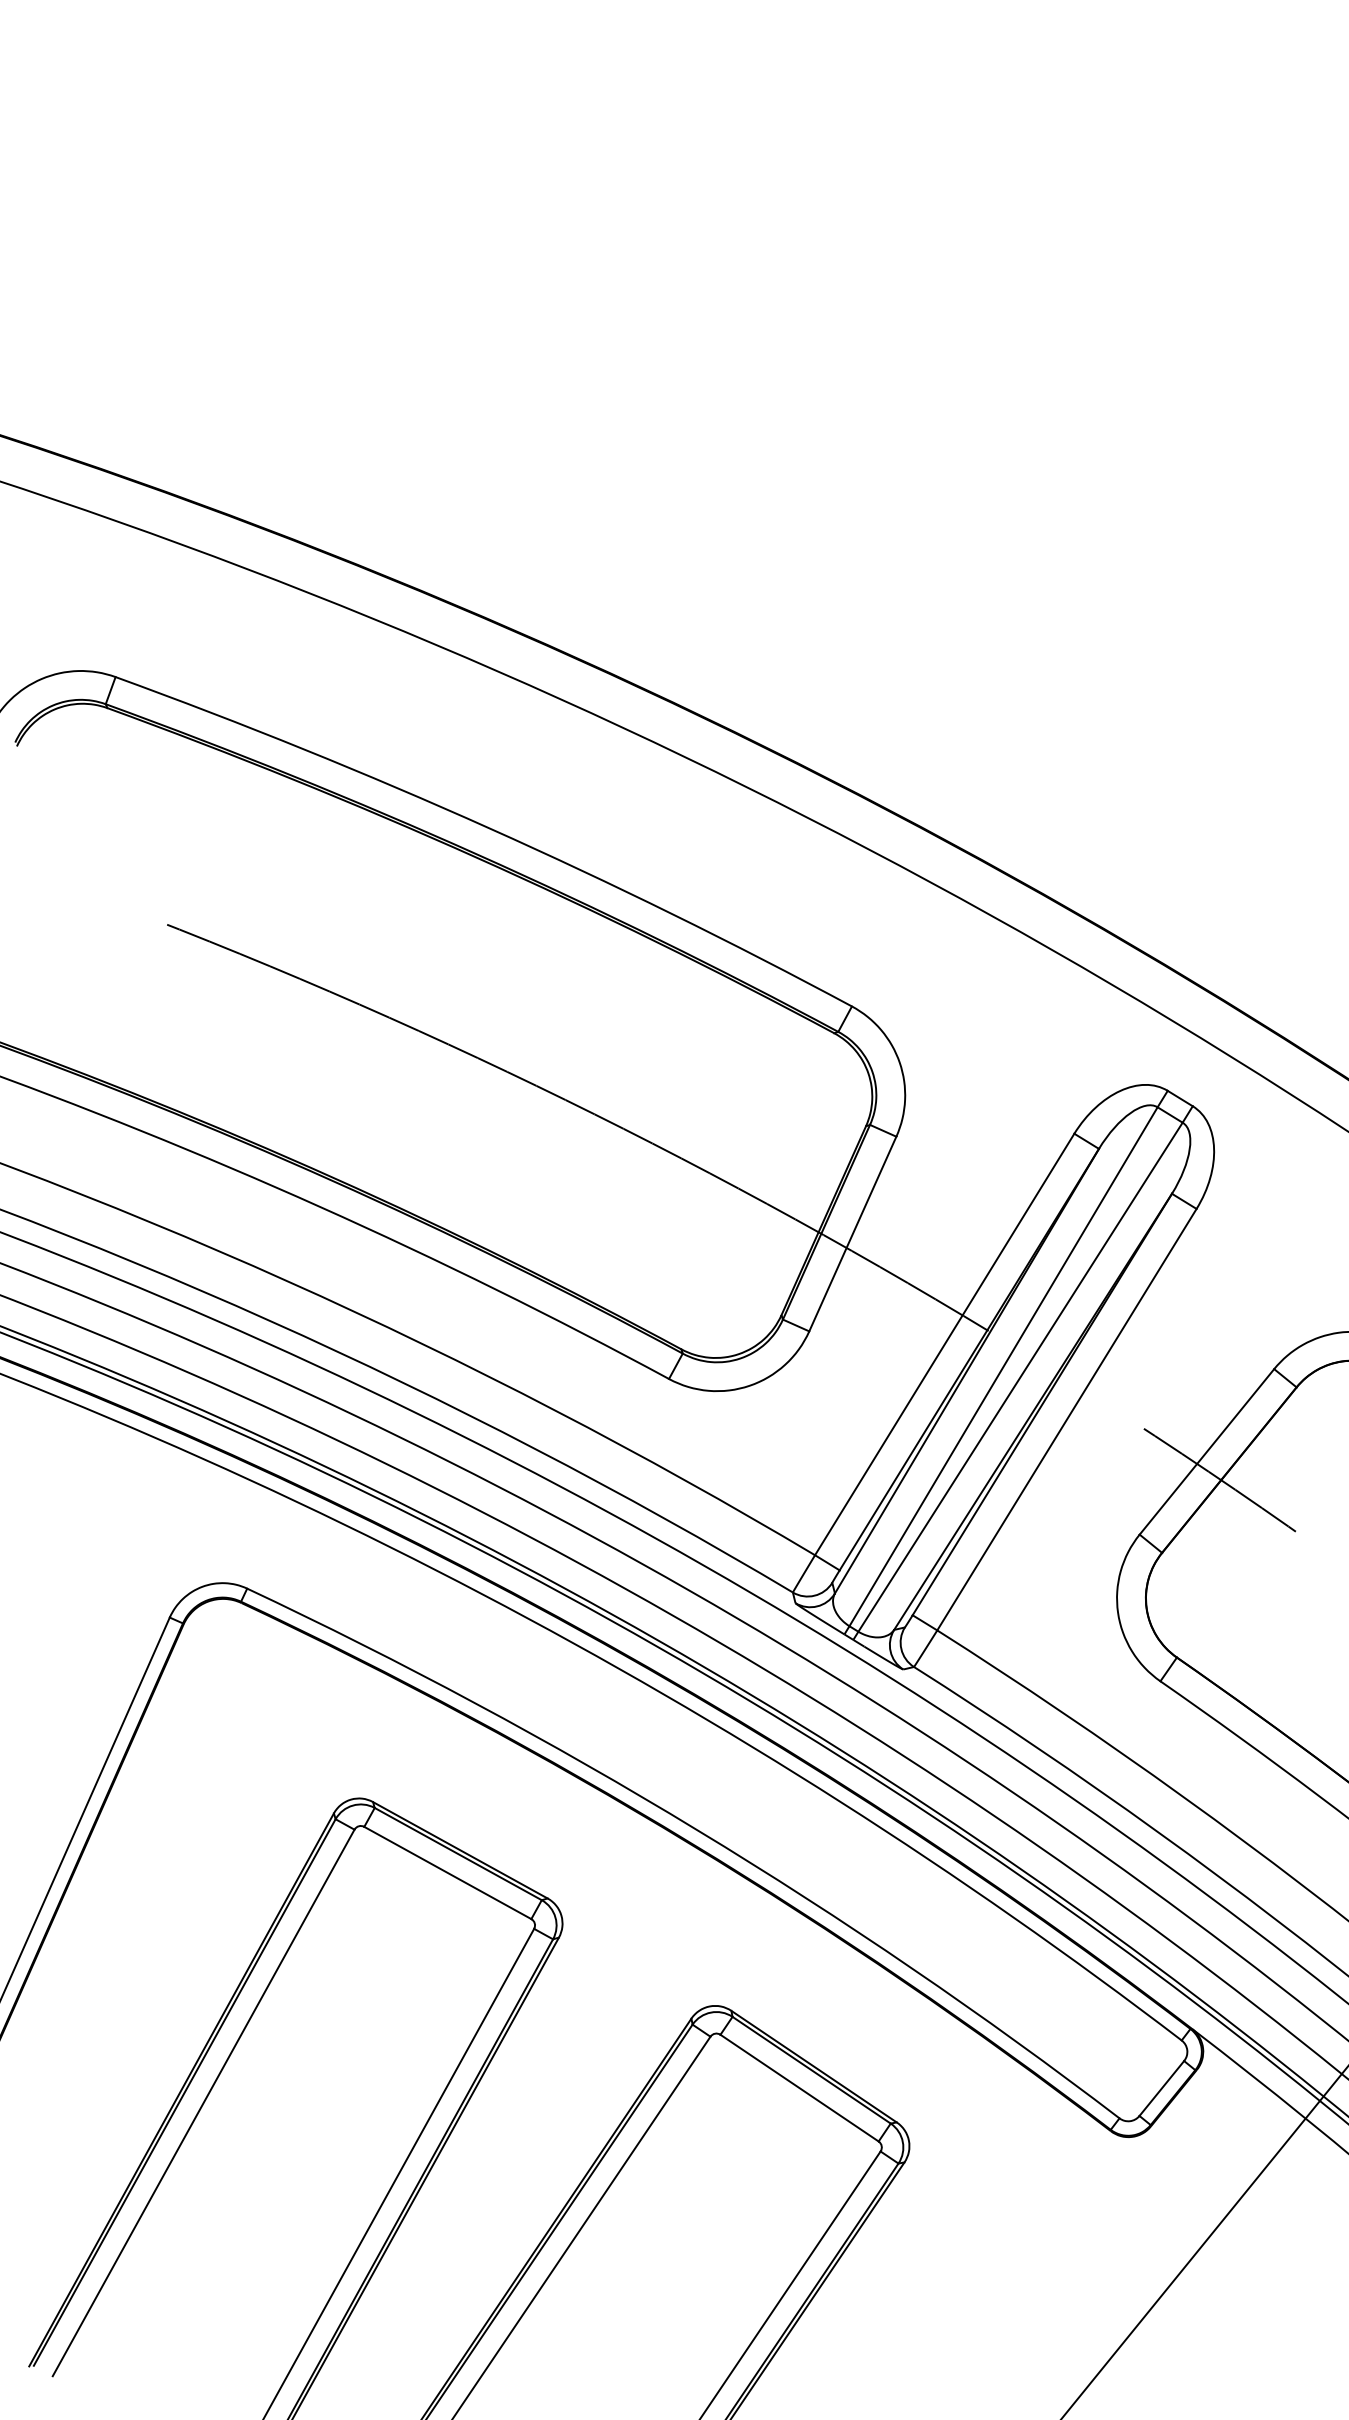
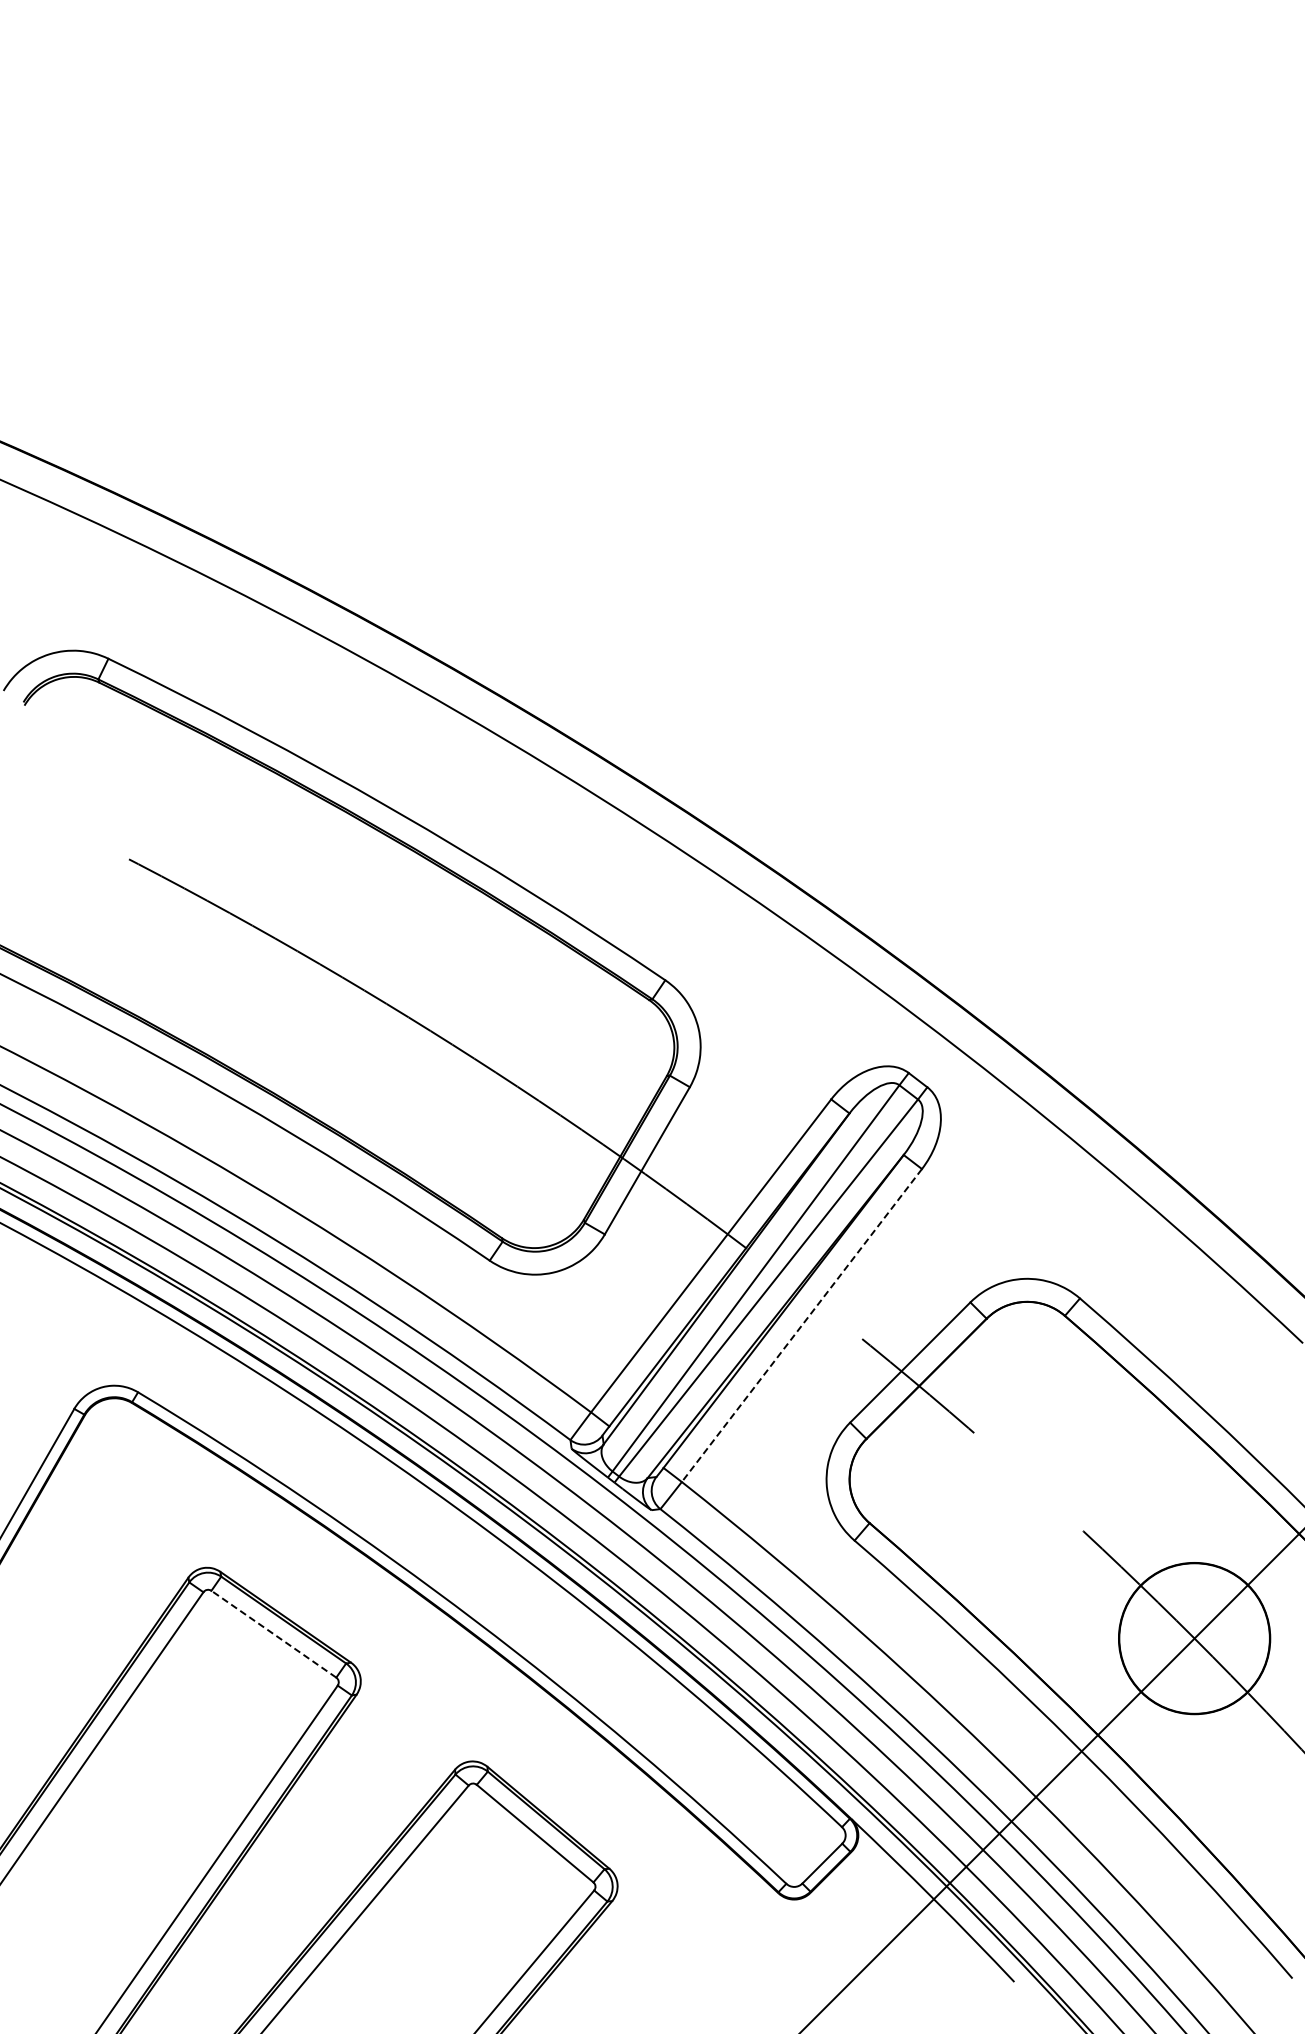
line: (1066, 1419) -> (801, 1325), solid -> dashed
line: (447, 1872) -> (273, 1633), solid -> dashed

